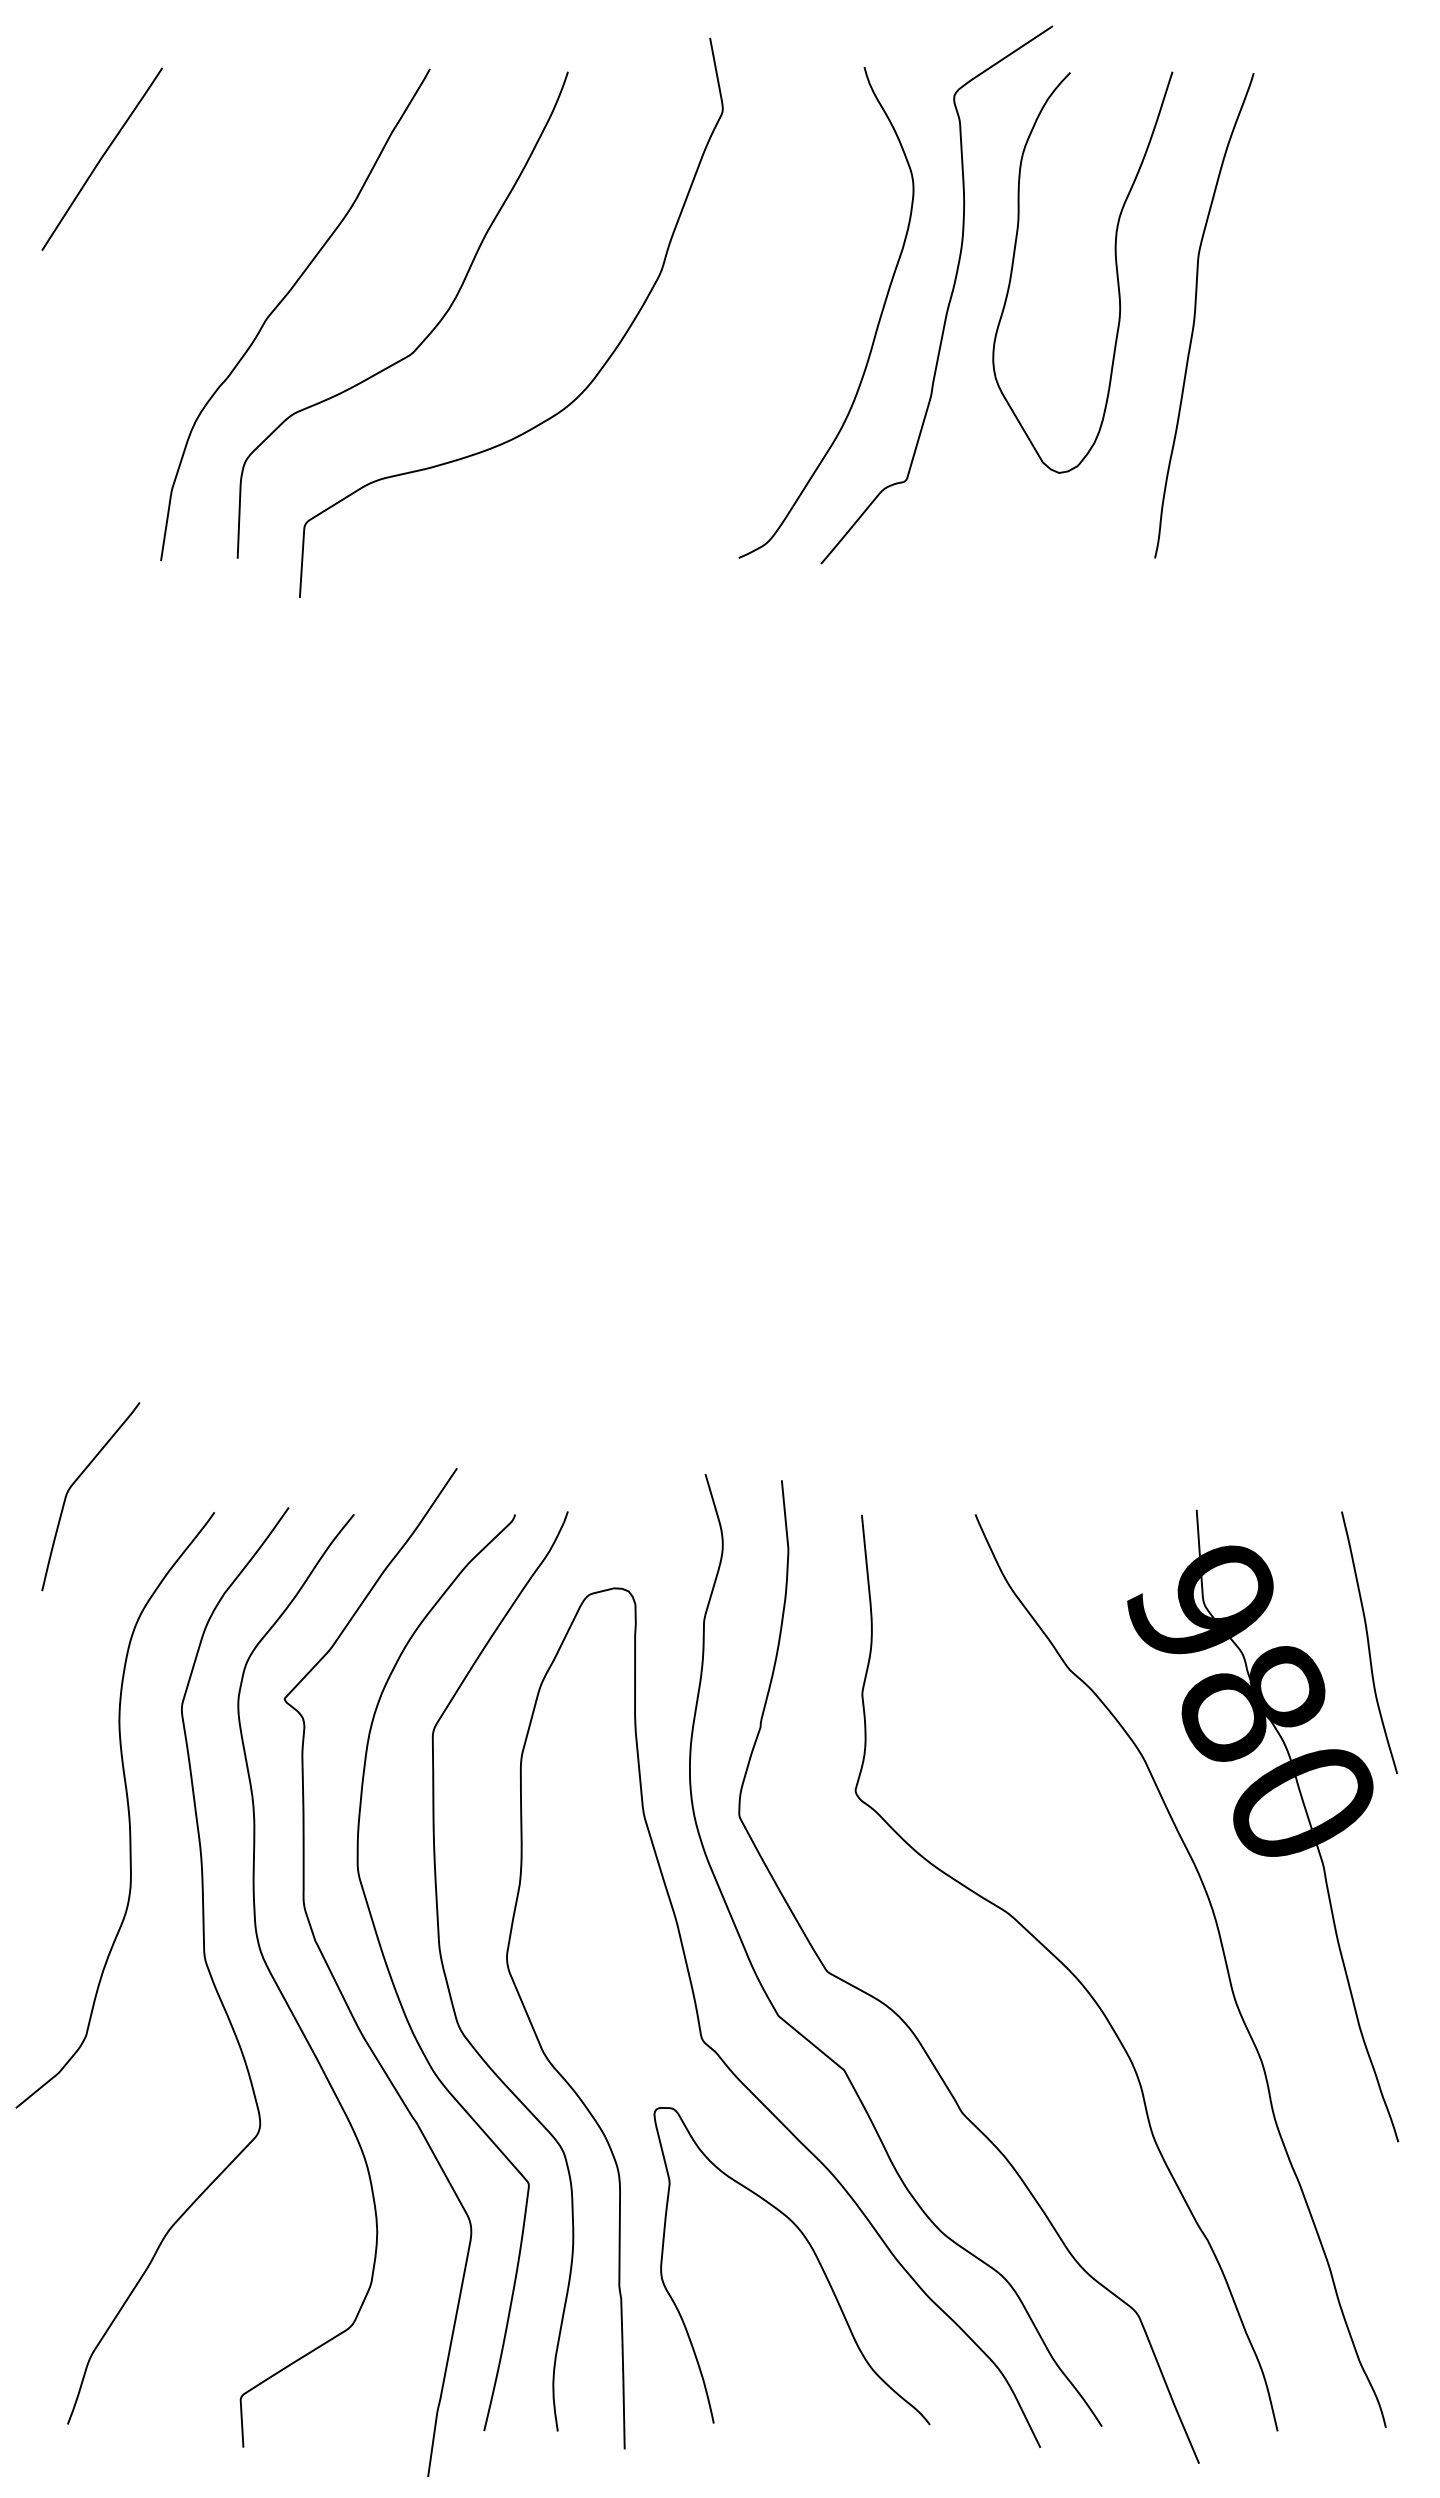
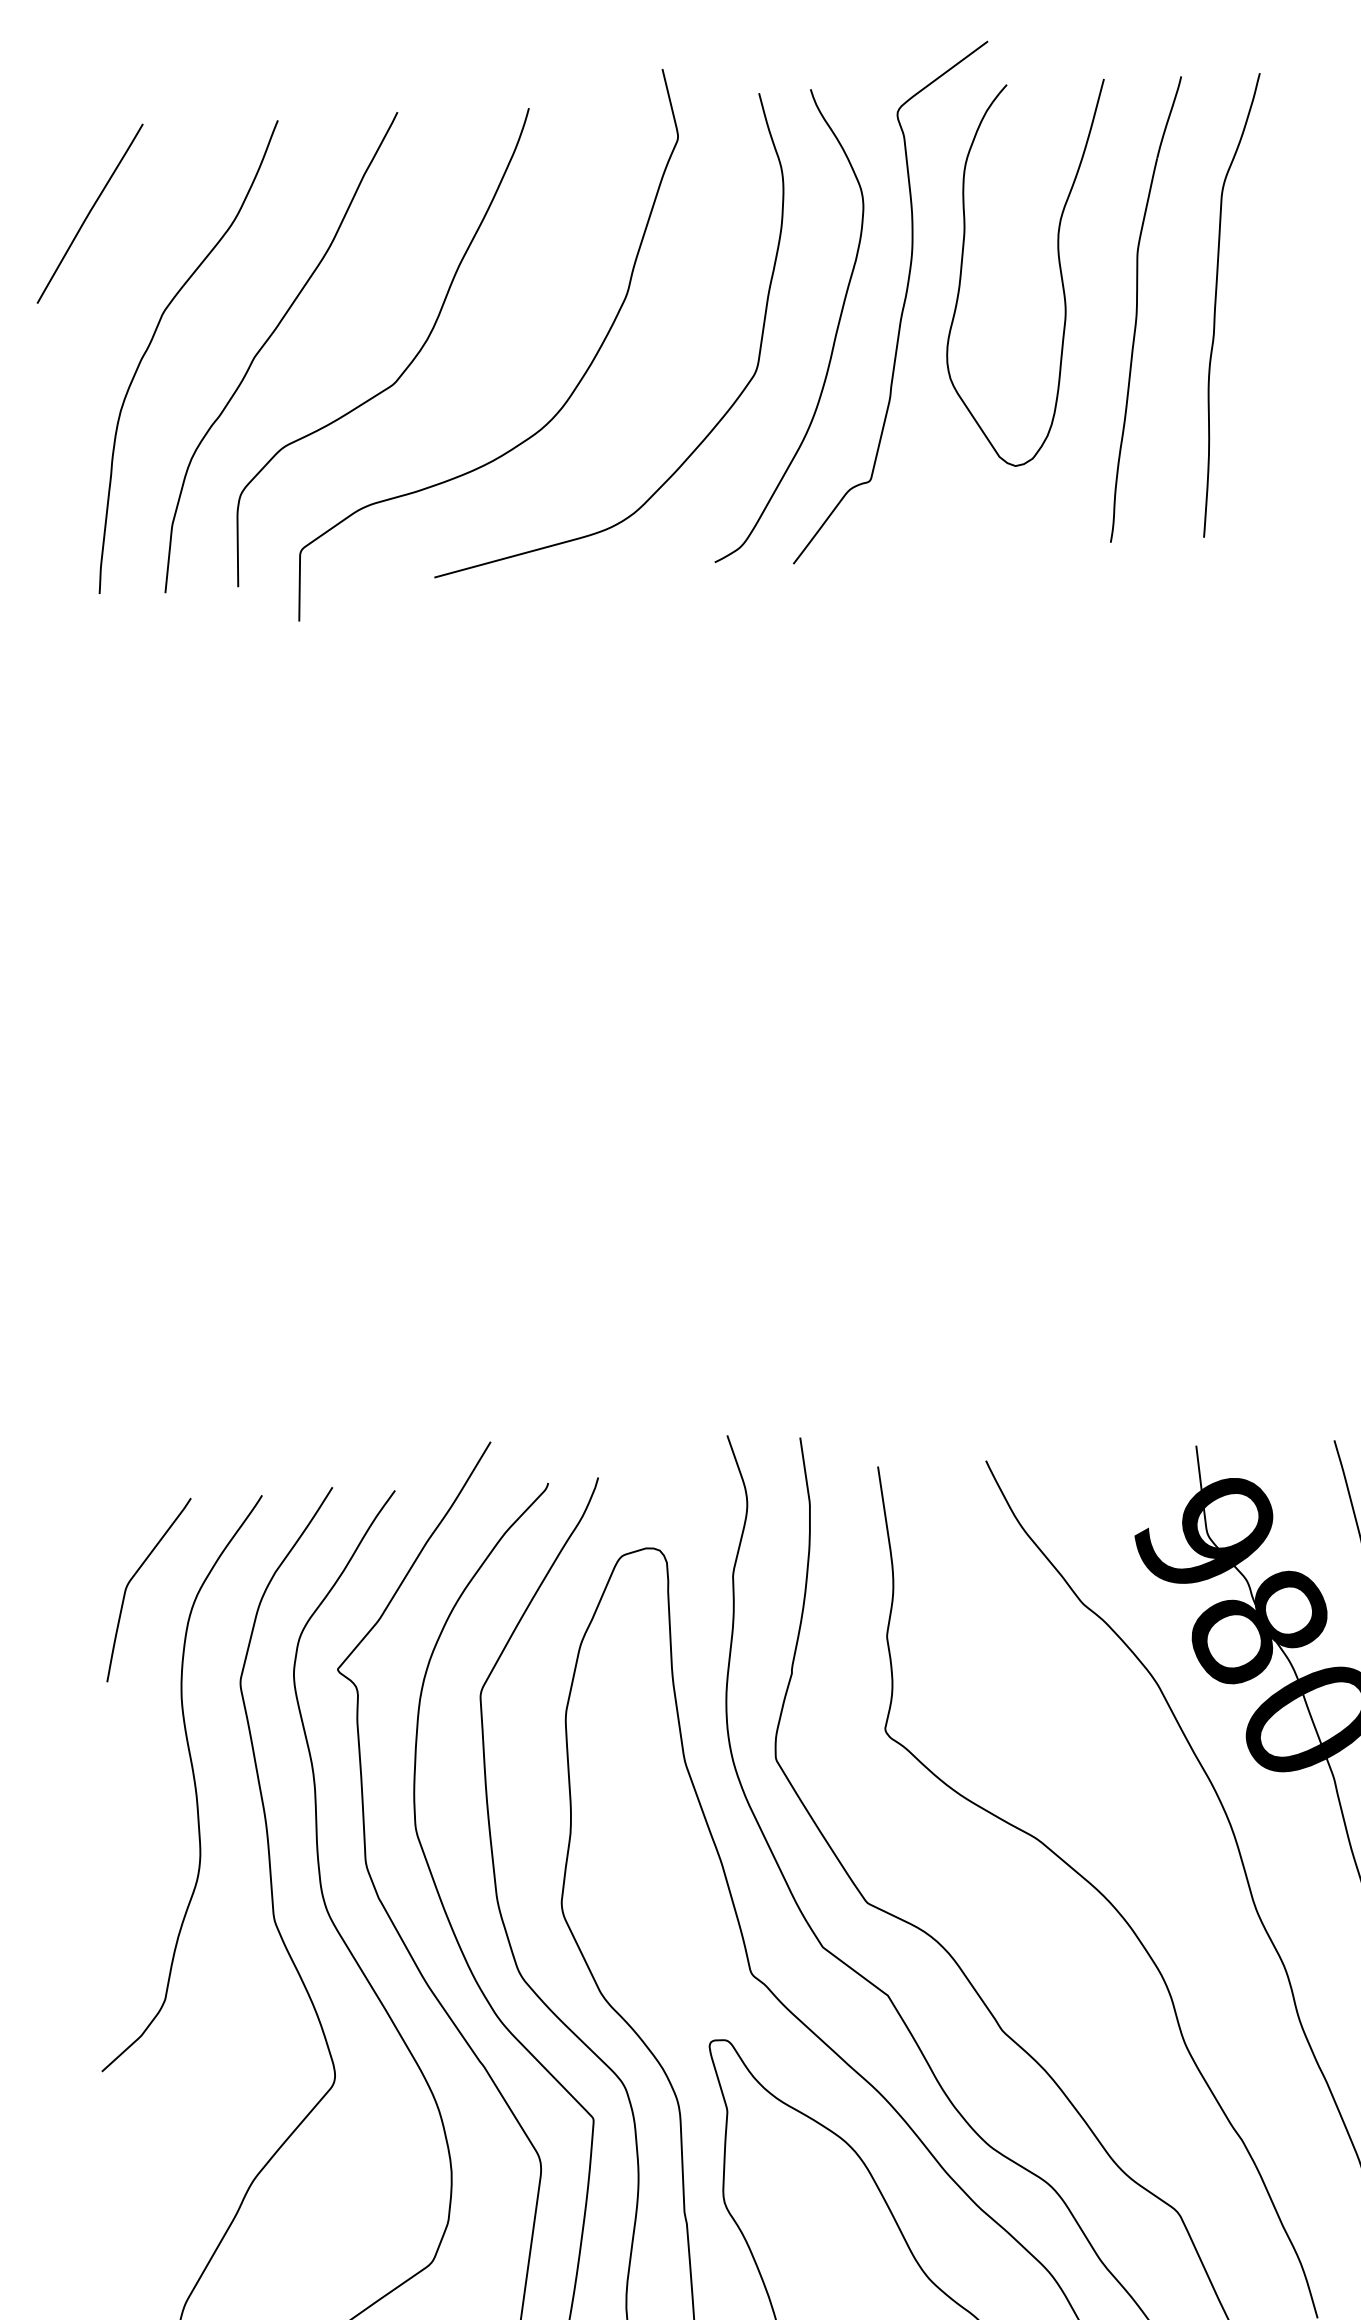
curve: (160, 296) -> (152, 341), added
curve: (1278, 314) -> (1216, 304), added
curve: (749, 410) -> (717, 421), added
curve: (73, 1485) -> (131, 1580), moved

